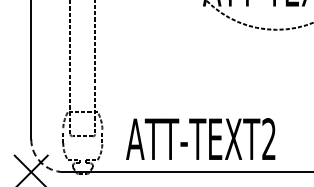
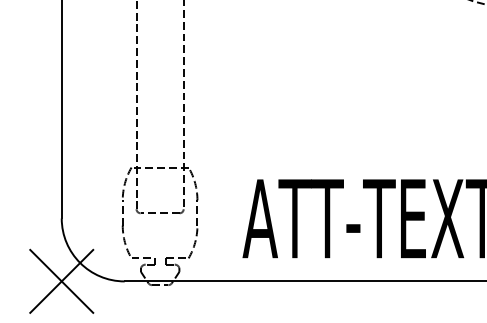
arc: (40, 162) -> (79, 263), dashed -> solid

